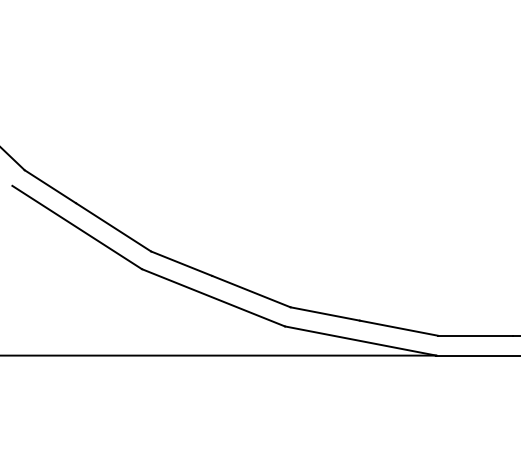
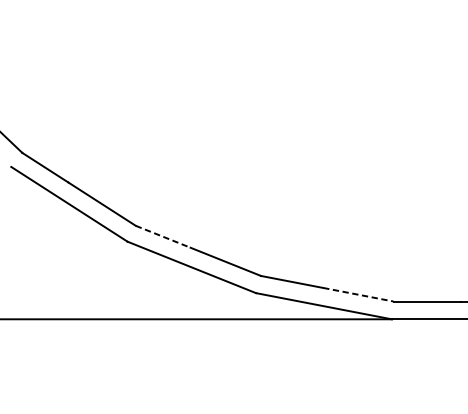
line: (181, 263) -> (163, 236), solid -> dashed
line: (399, 328) -> (358, 294), solid -> dashed

